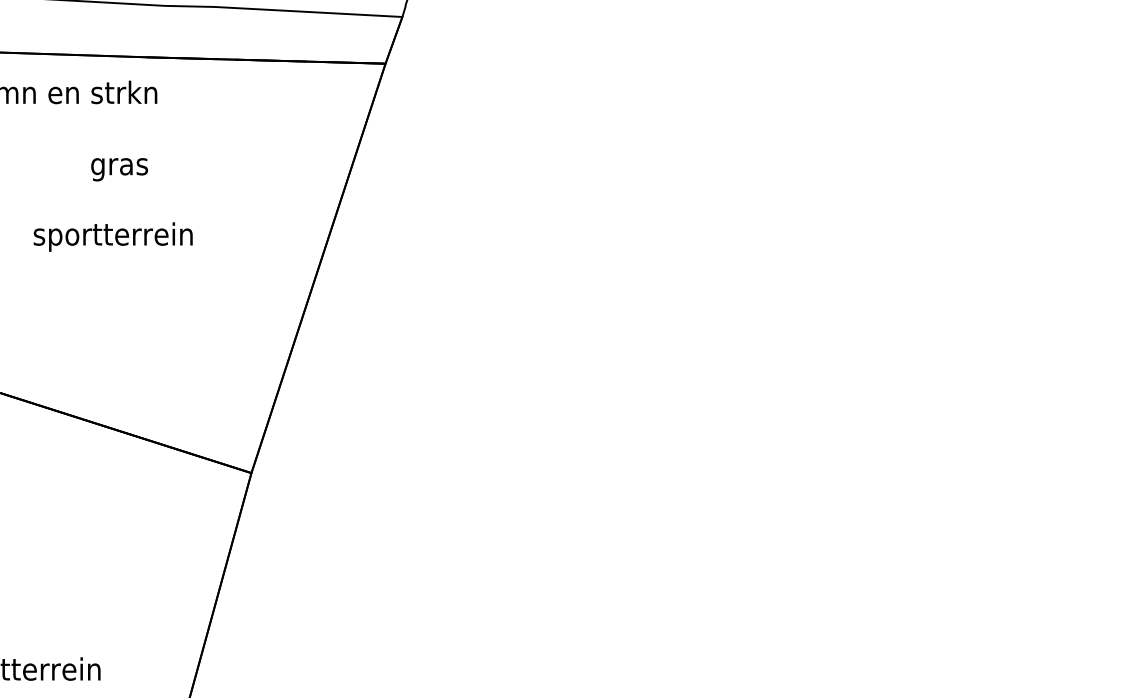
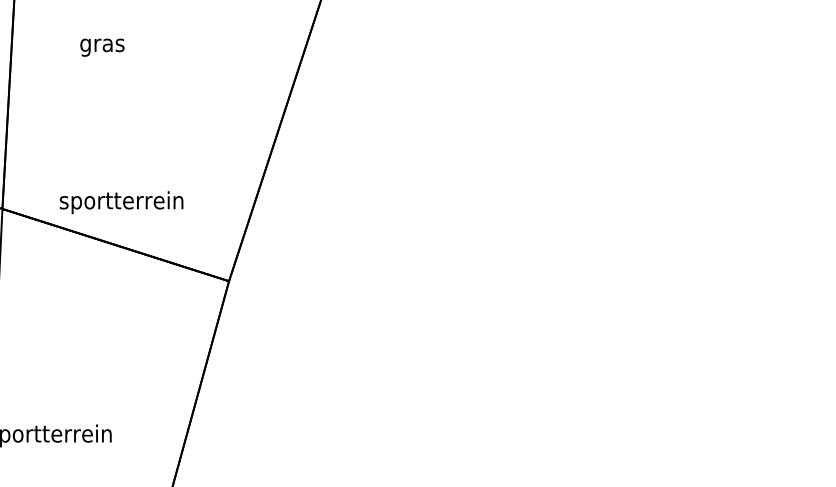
text: (119, 169) -> (102, 47), moved
text: (112, 236) -> (121, 202), moved

